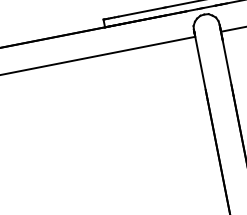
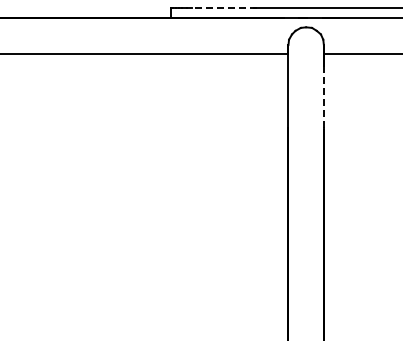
line: (142, 11) -> (224, 7), solid -> dashed
line: (226, 62) -> (323, 96), solid -> dashed

